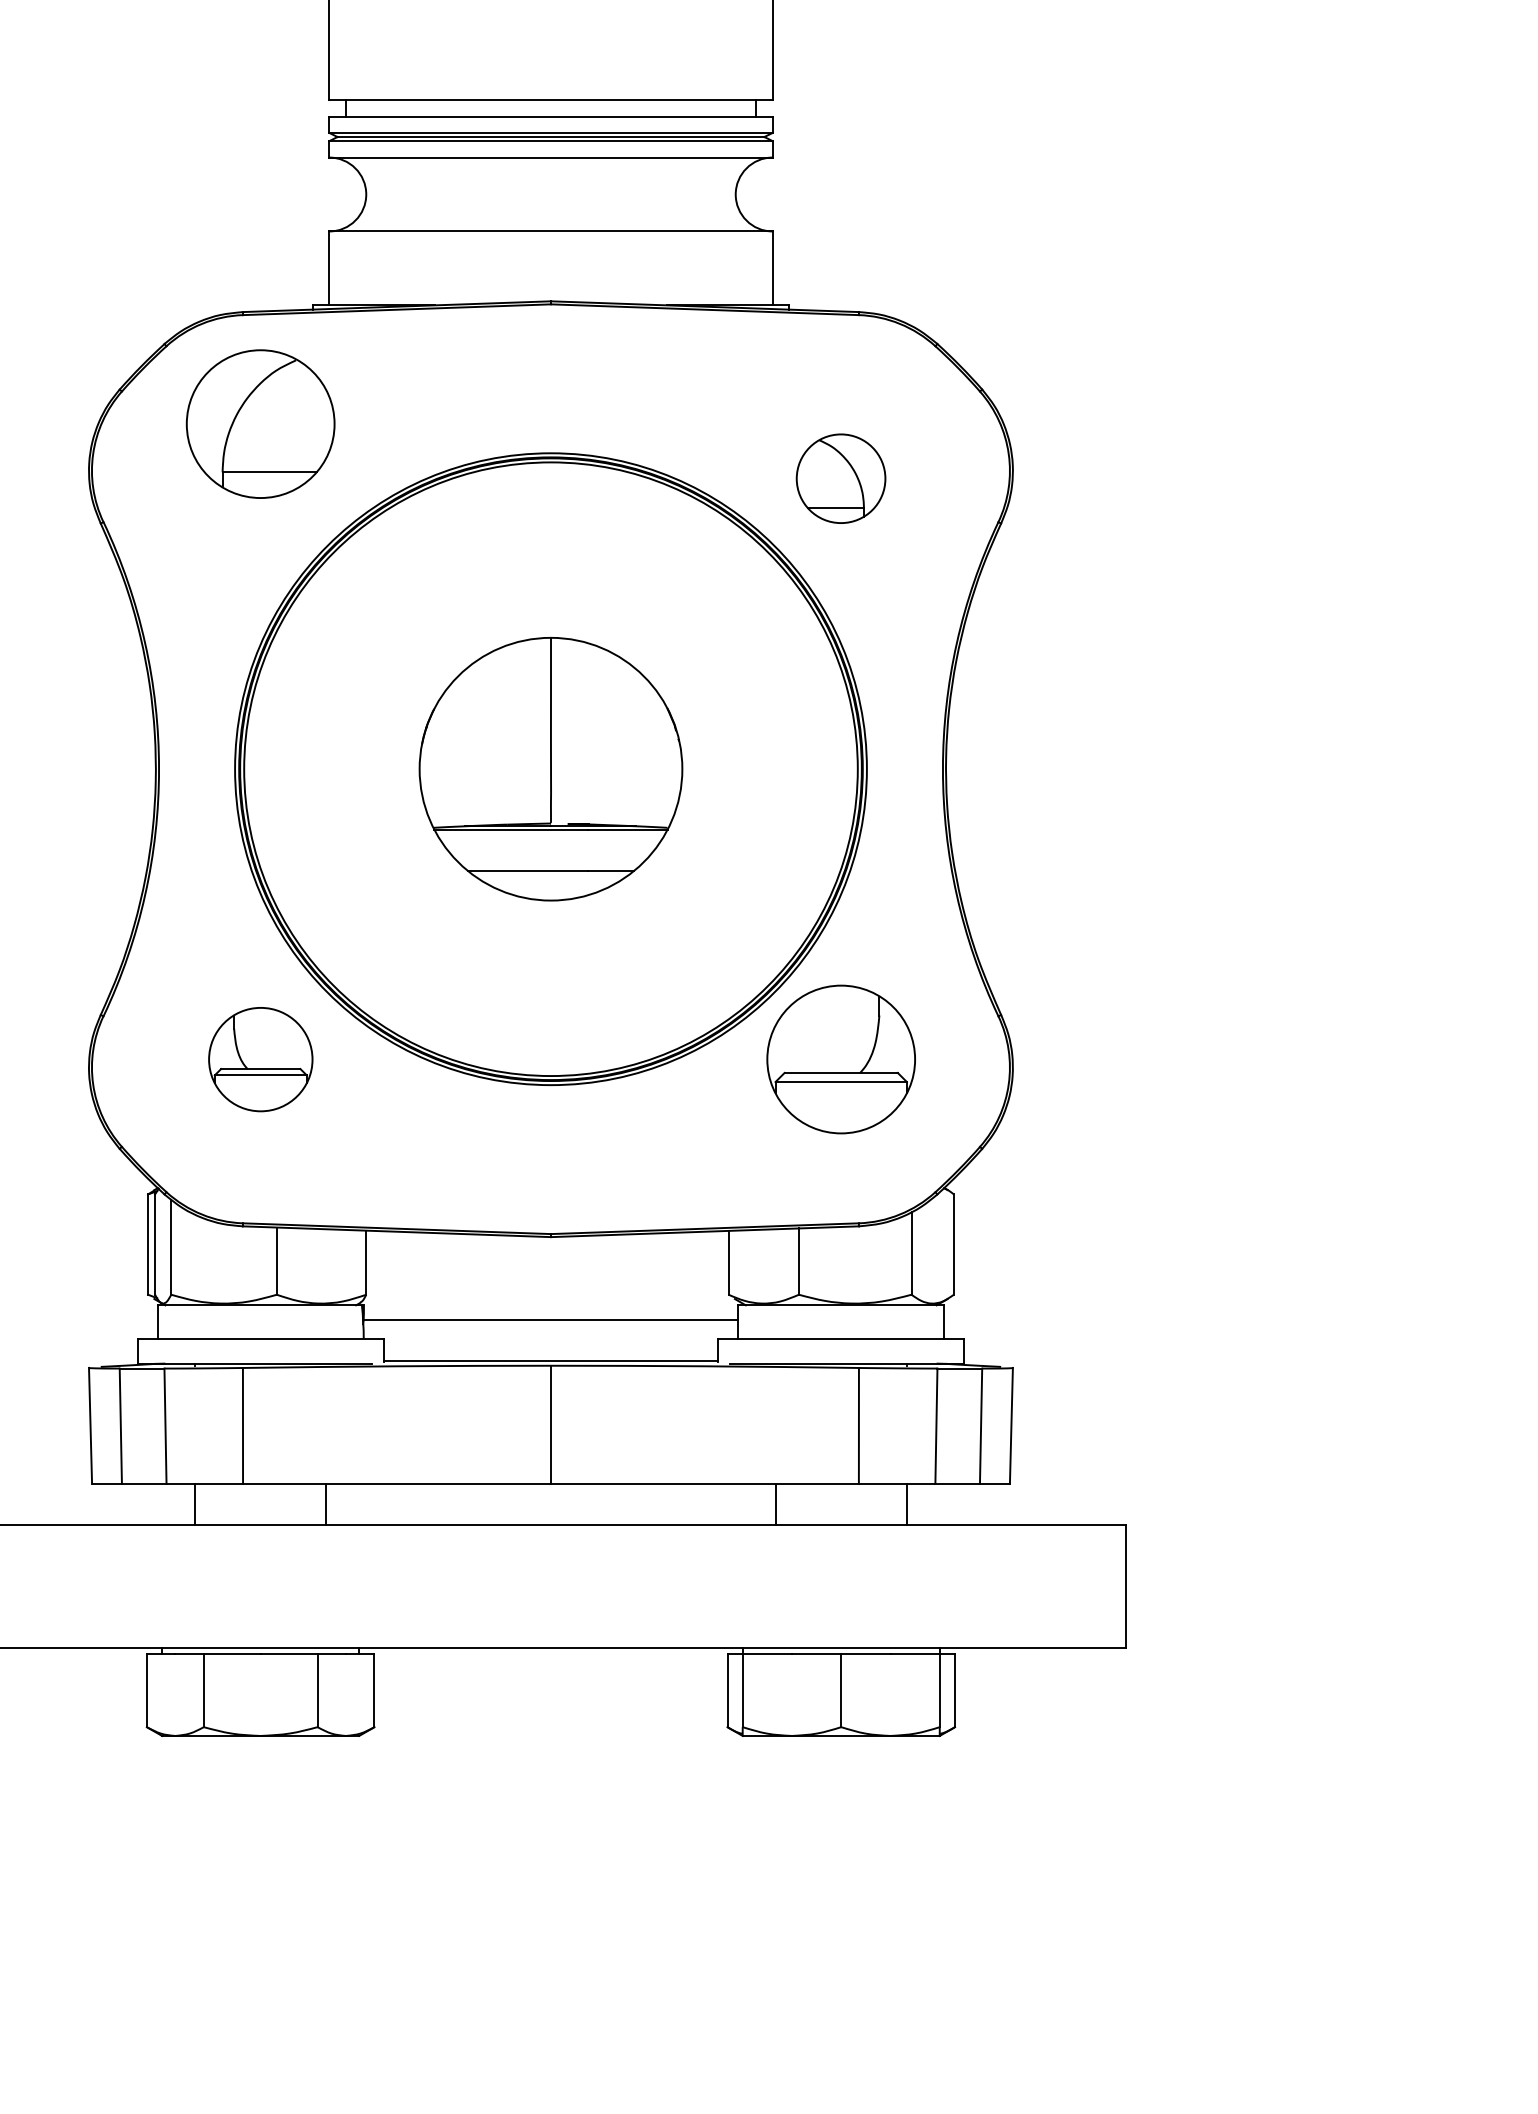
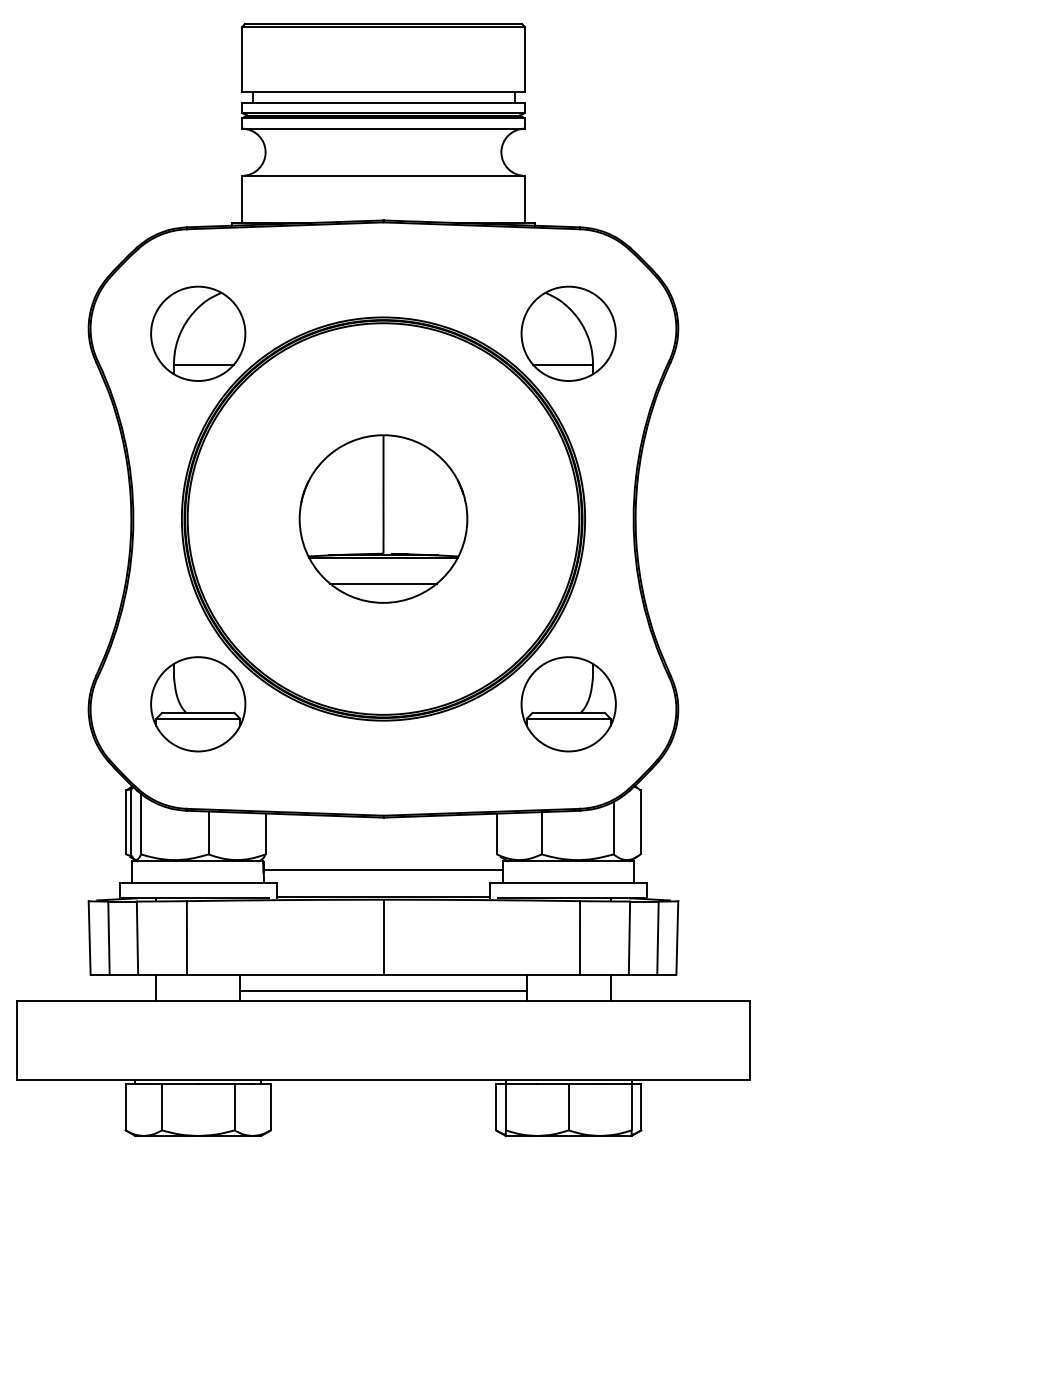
part: (261, 423) -> (198, 333), moved
part: (840, 478) -> (568, 333), size x1.67
part: (261, 1059) -> (198, 704), size x1.43
line: (550, 1507) -> (383, 990), added

